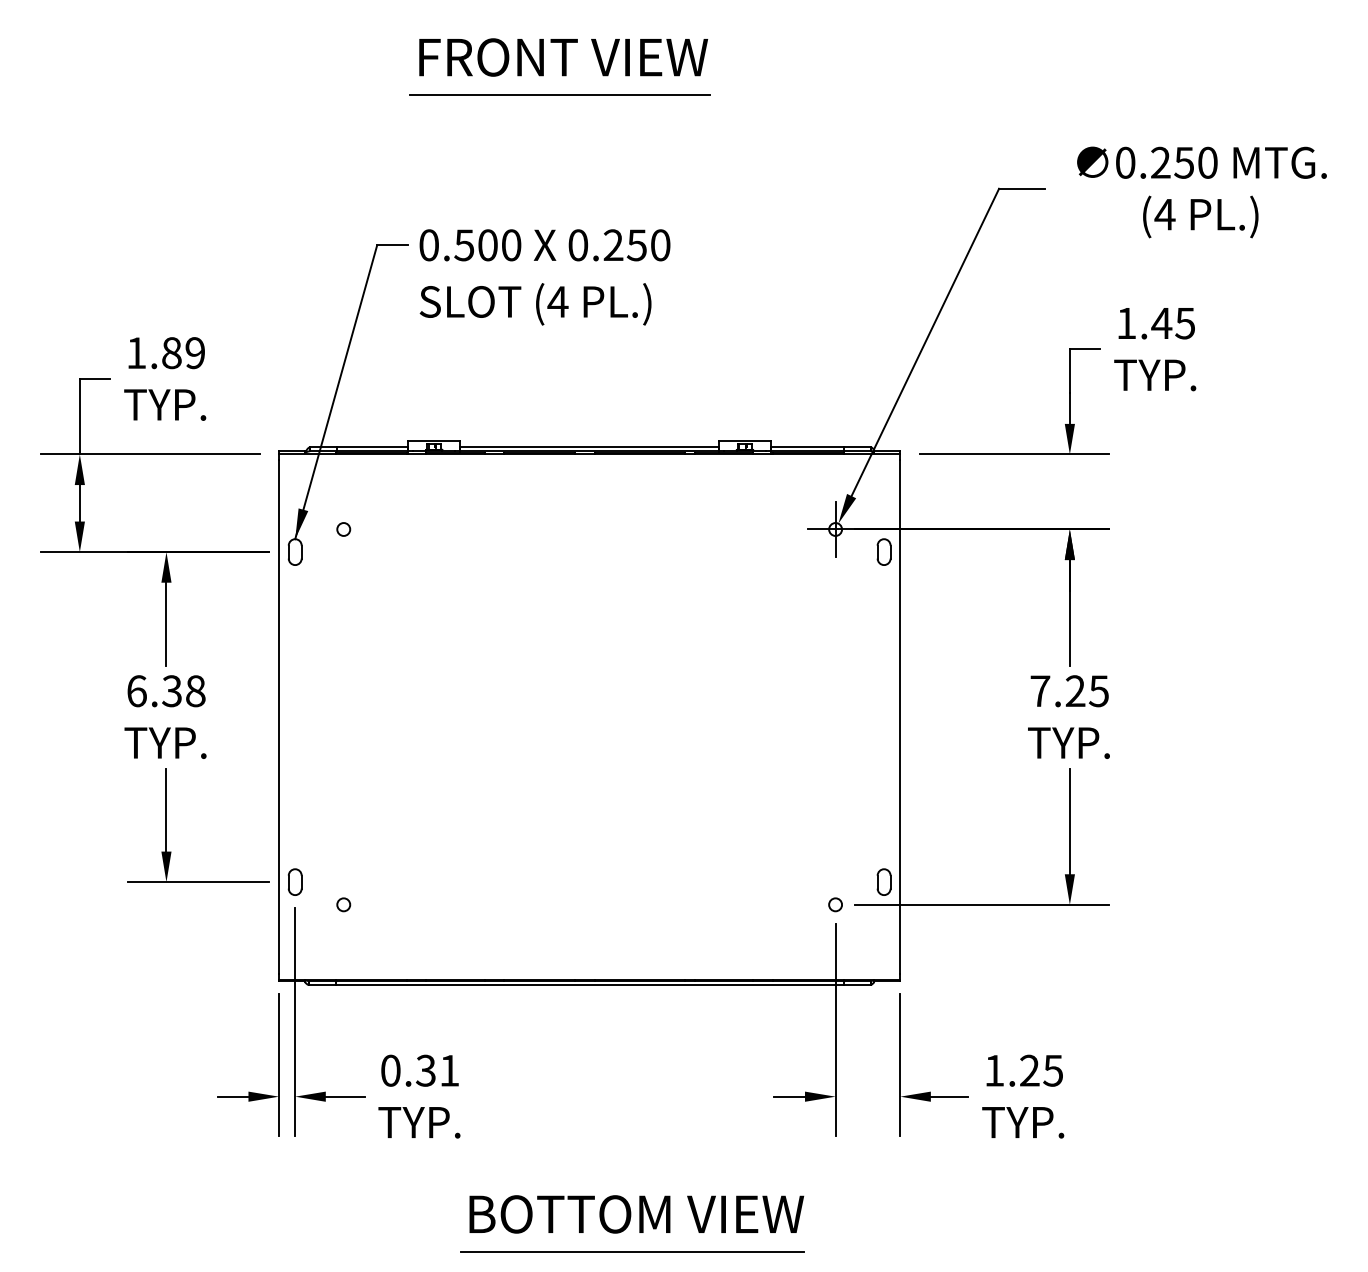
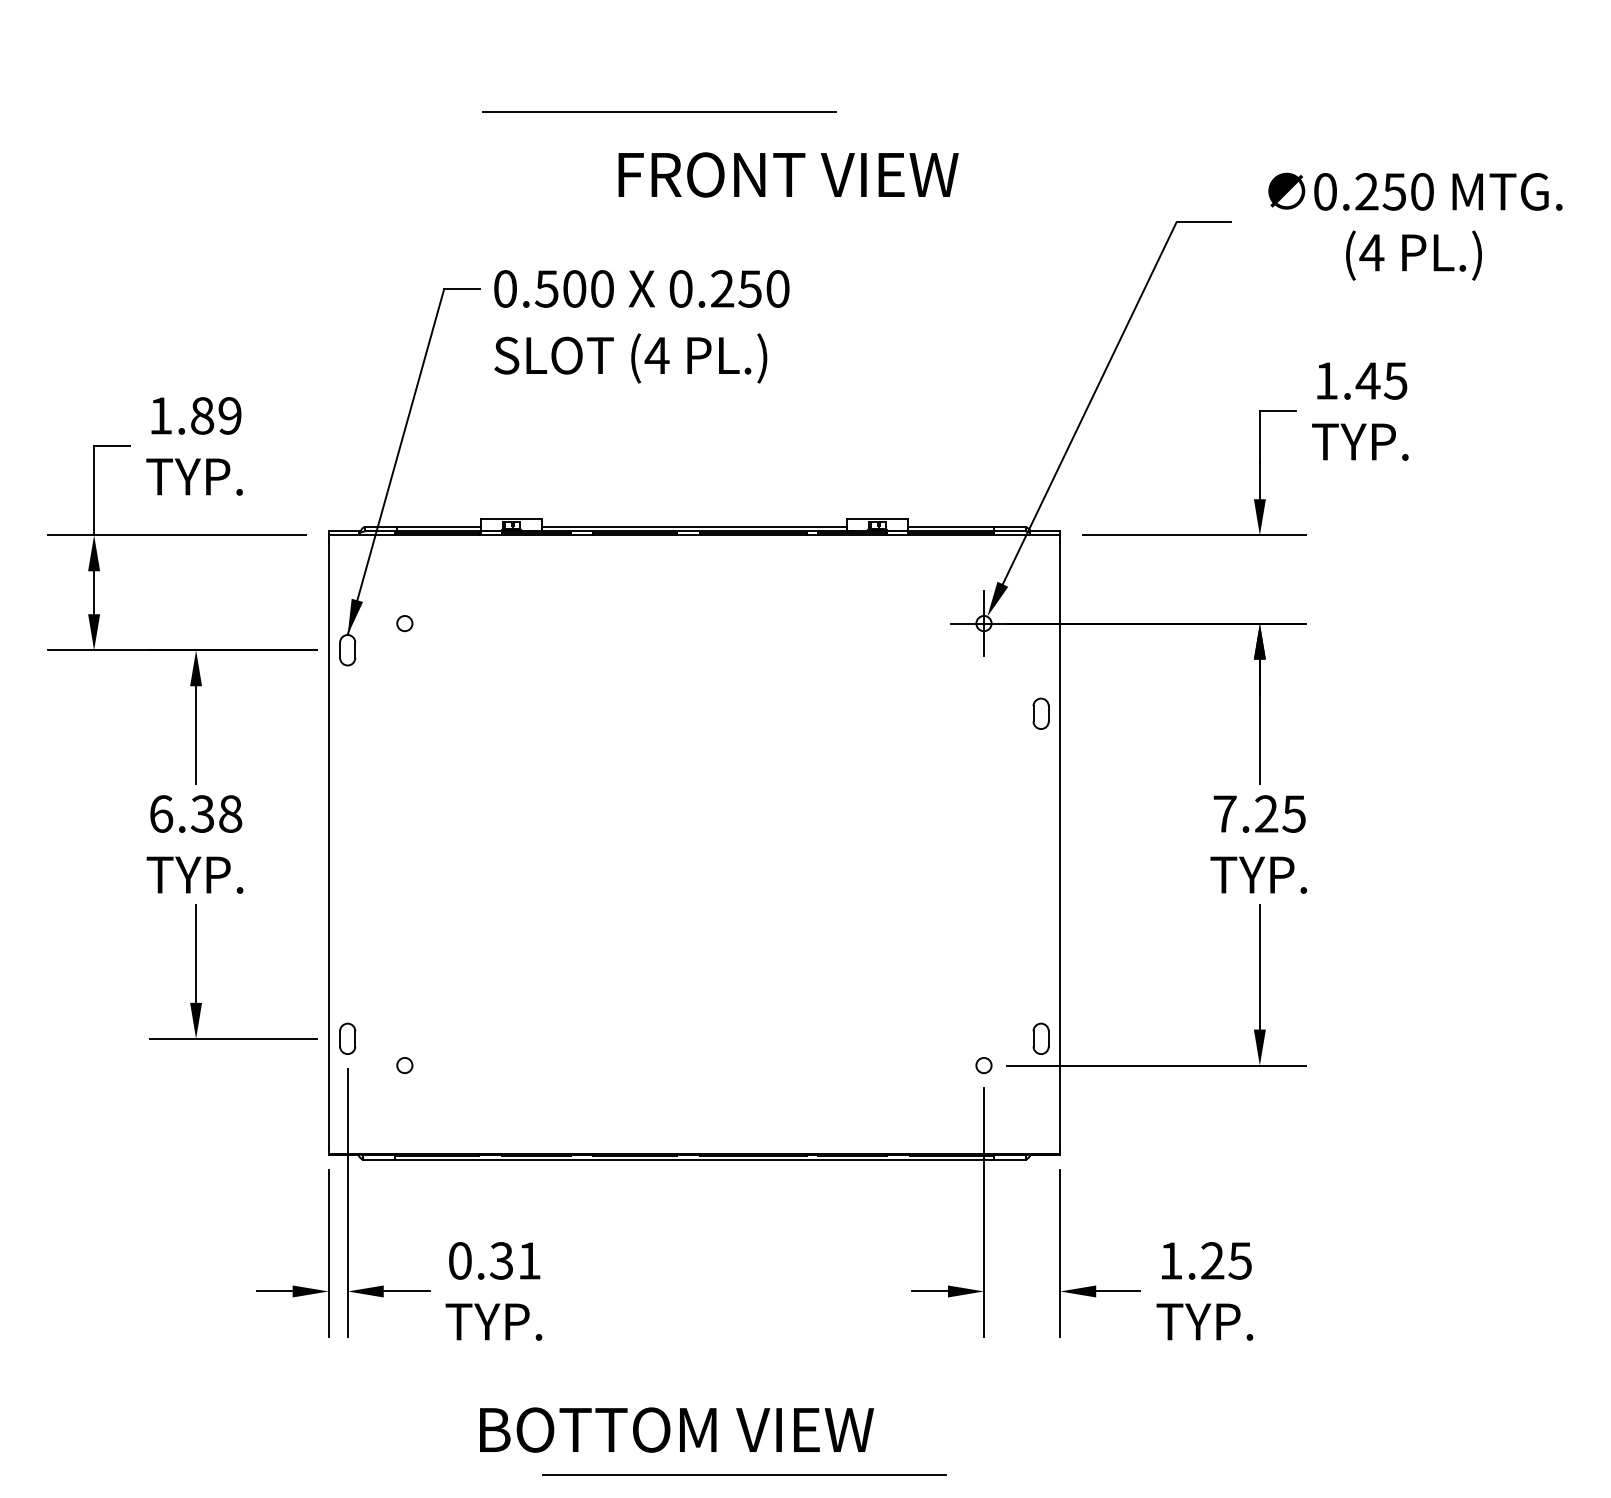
text: (563, 57) -> (788, 174), moved
part: (883, 551) -> (1040, 713), moved
text: (636, 1214) -> (676, 1430), moved

